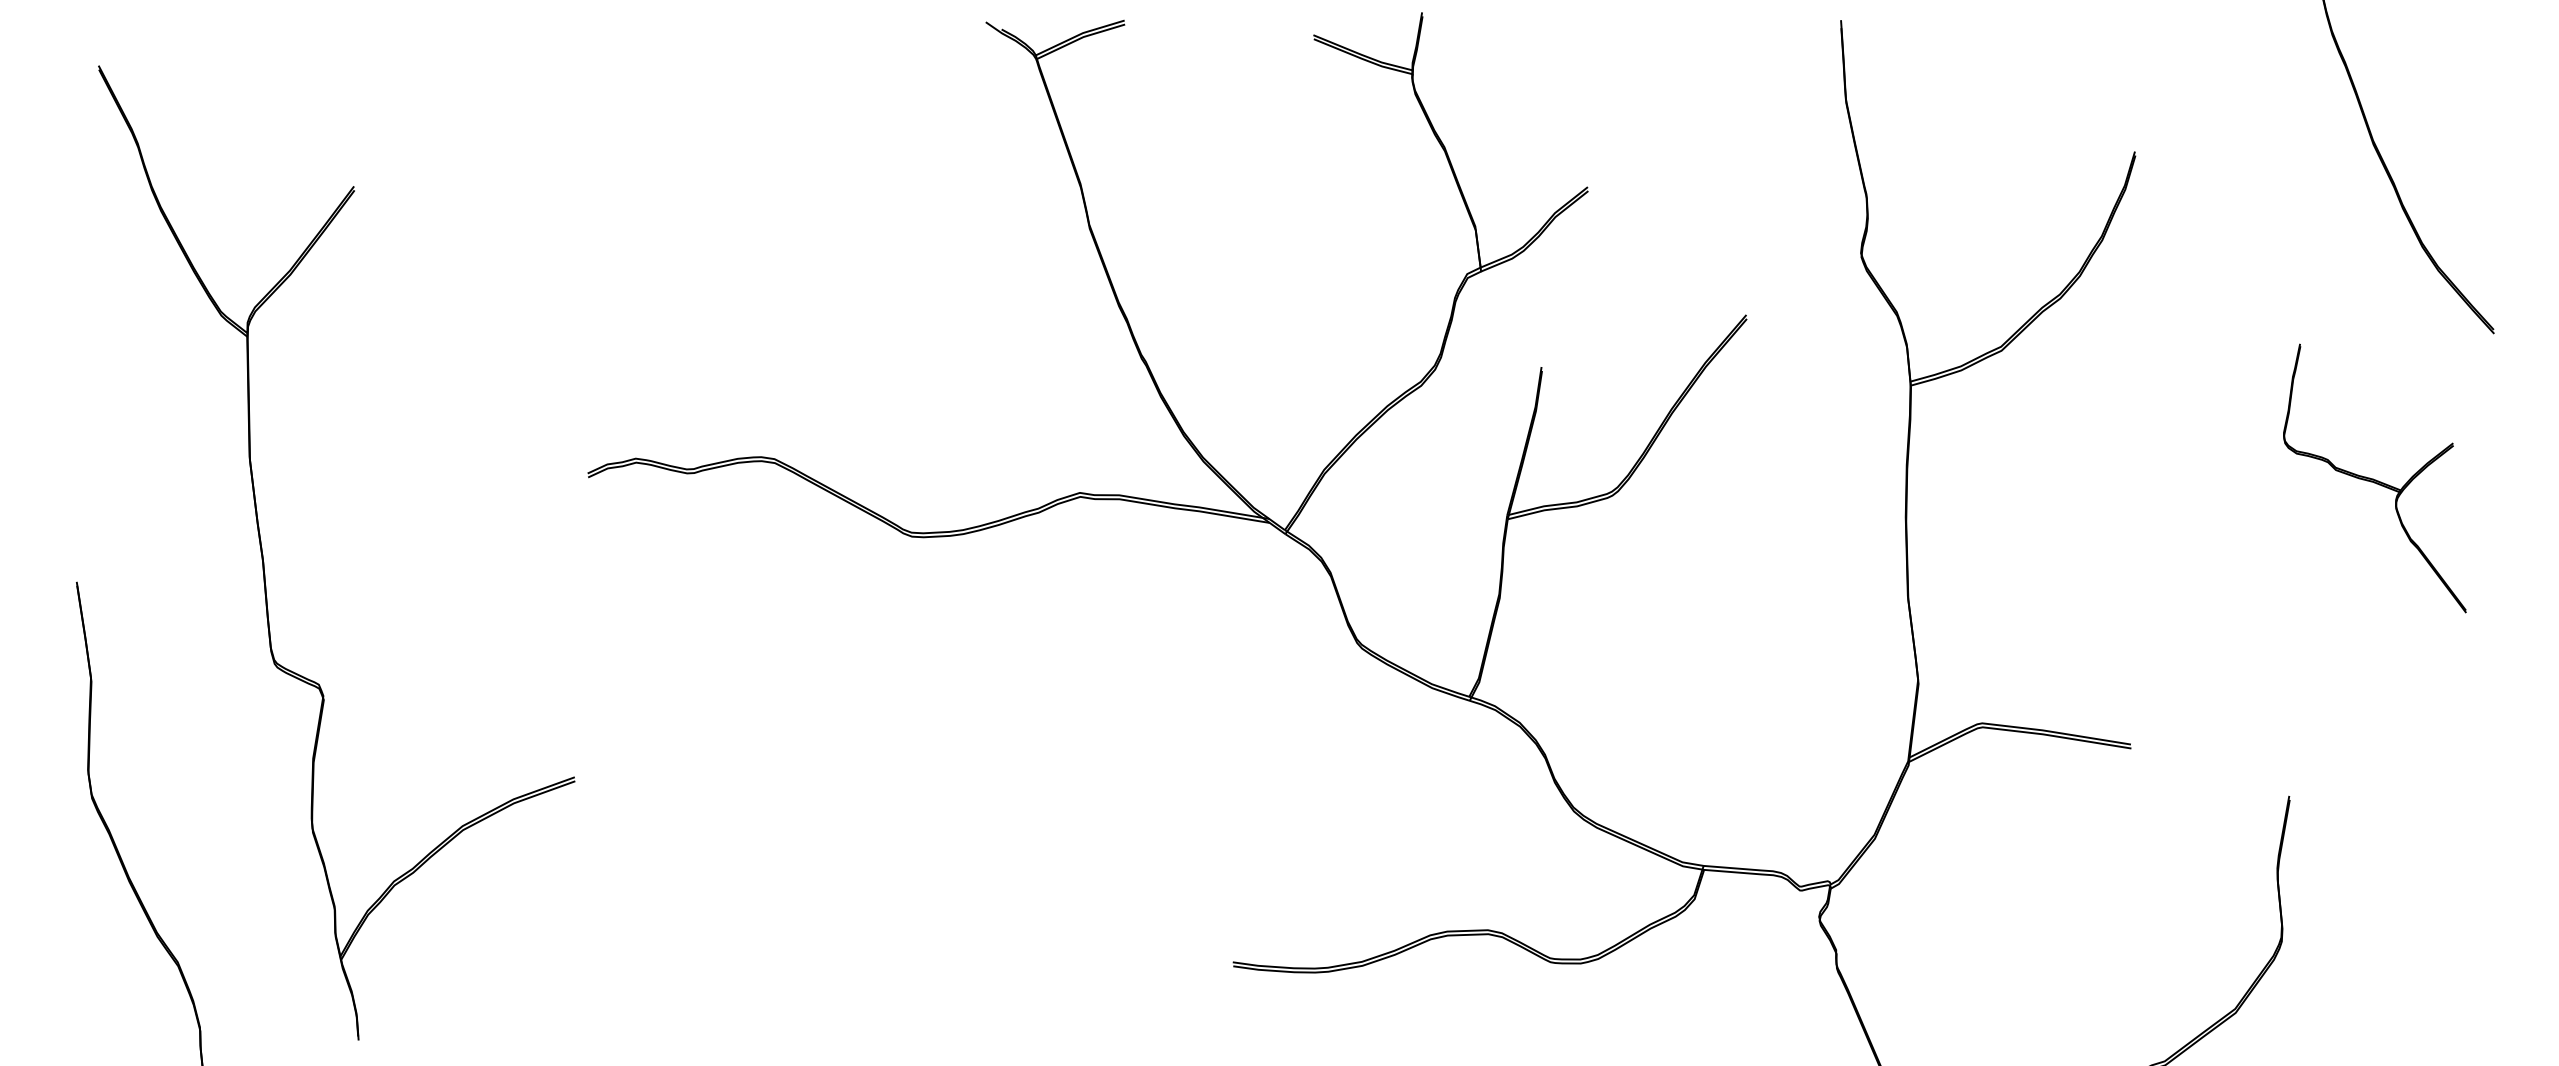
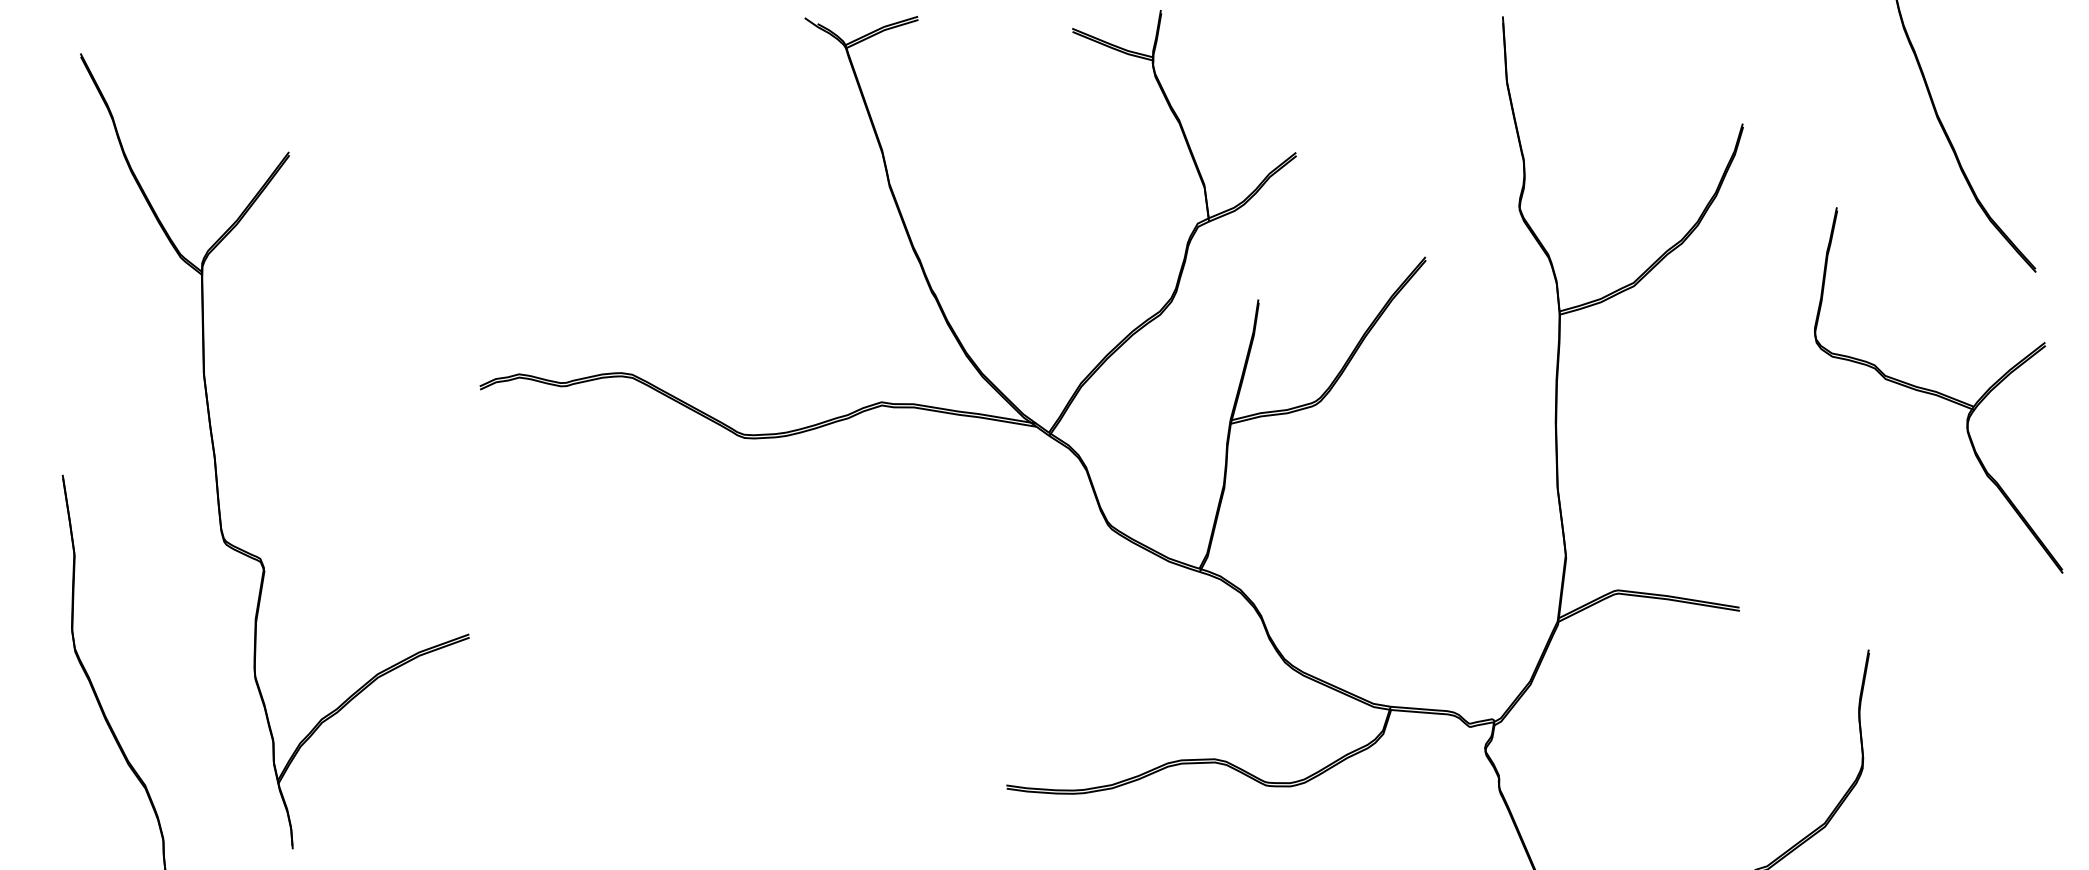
part: (2374, 478) -> (1938, 390), size x1.67

